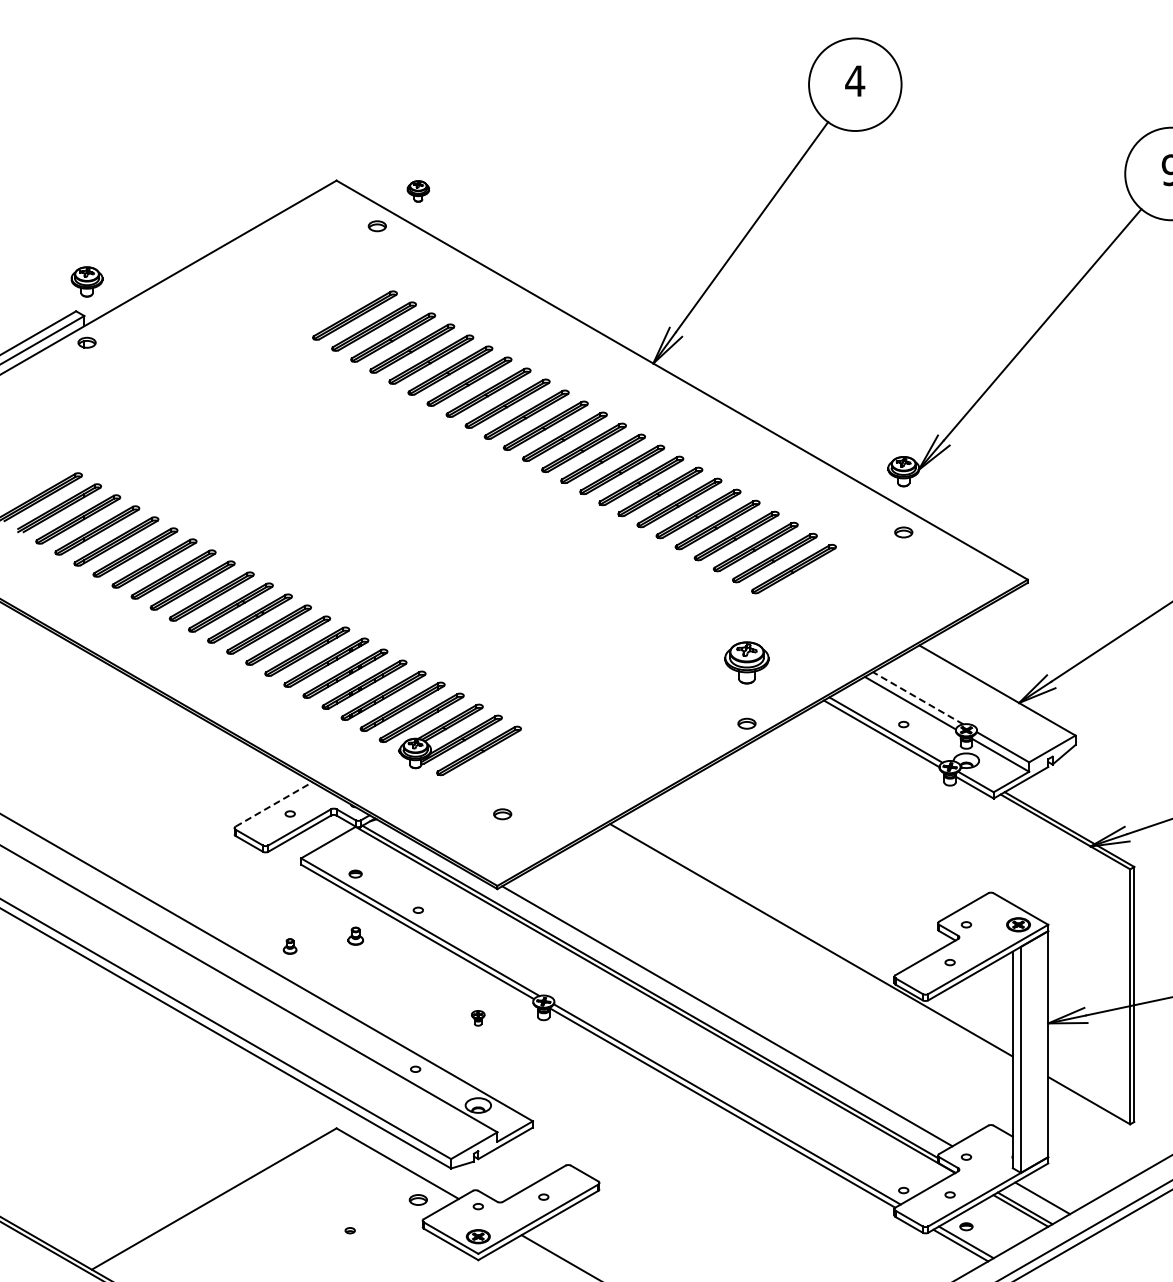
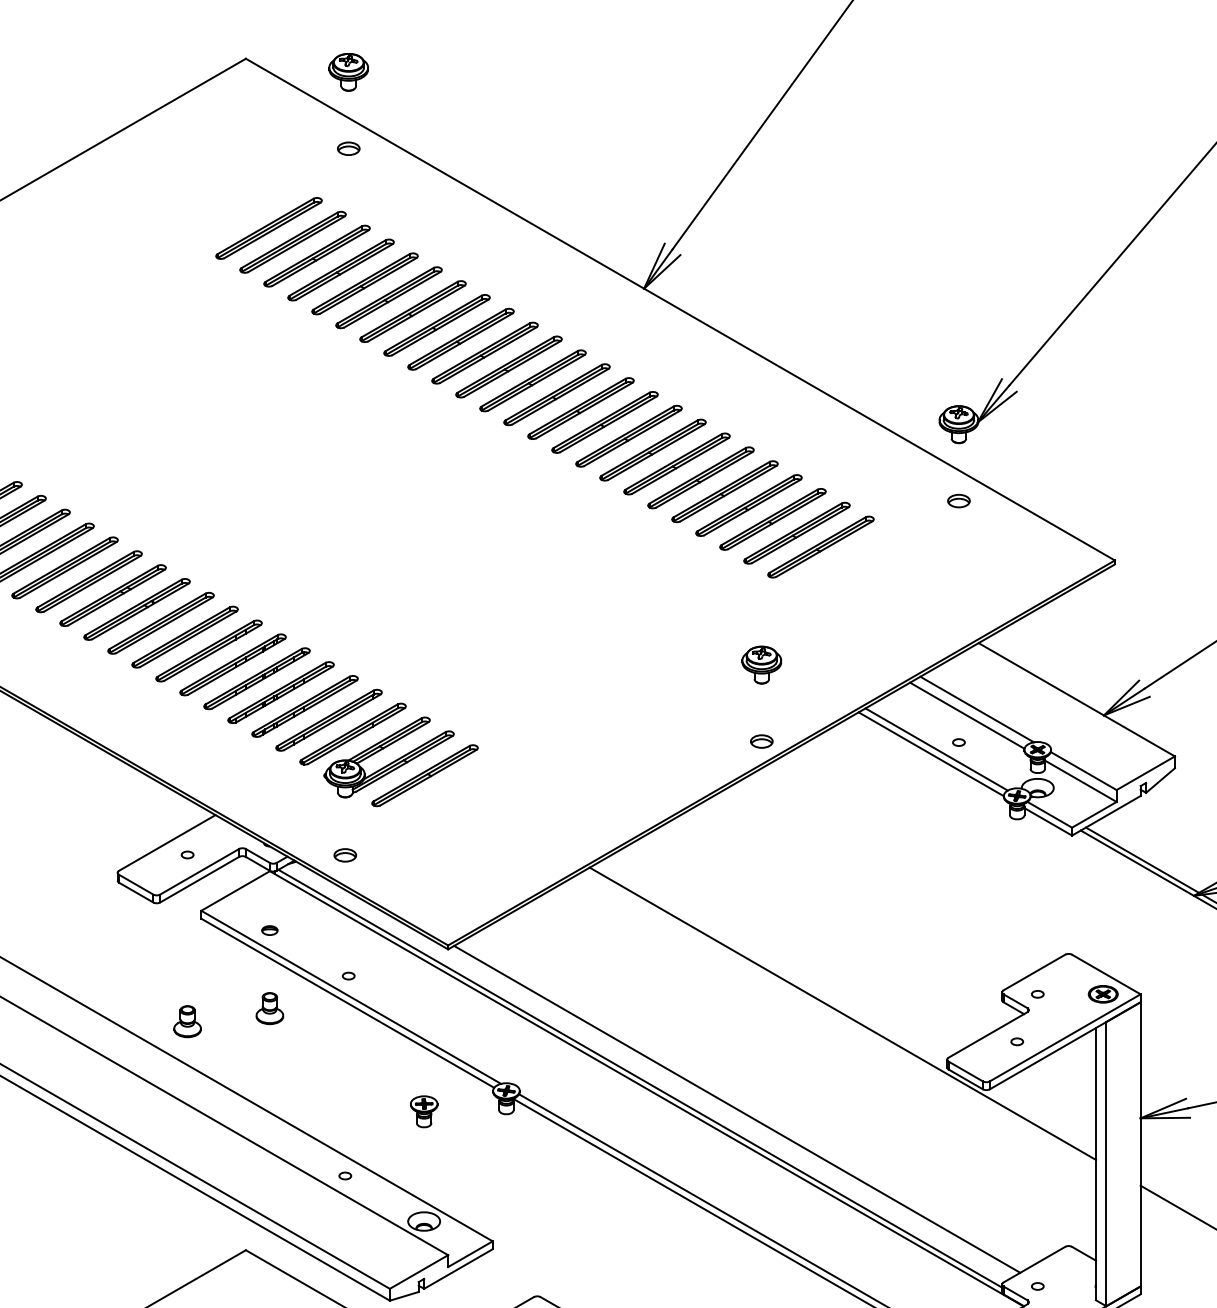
part: (418, 191) -> (348, 72), size x1.43
part: (376, 226) -> (347, 149), moved
part: (746, 662) -> (761, 664), size x0.71
line: (917, 698) -> (976, 709), dashed -> solid
line: (274, 804) -> (167, 843), dashed -> solid
part: (502, 814) -> (345, 855), moved
part: (355, 936) -> (269, 1009), size x1.43
part: (289, 946) -> (186, 1021), size x1.67
part: (477, 1018) -> (423, 1112), size x1.67

